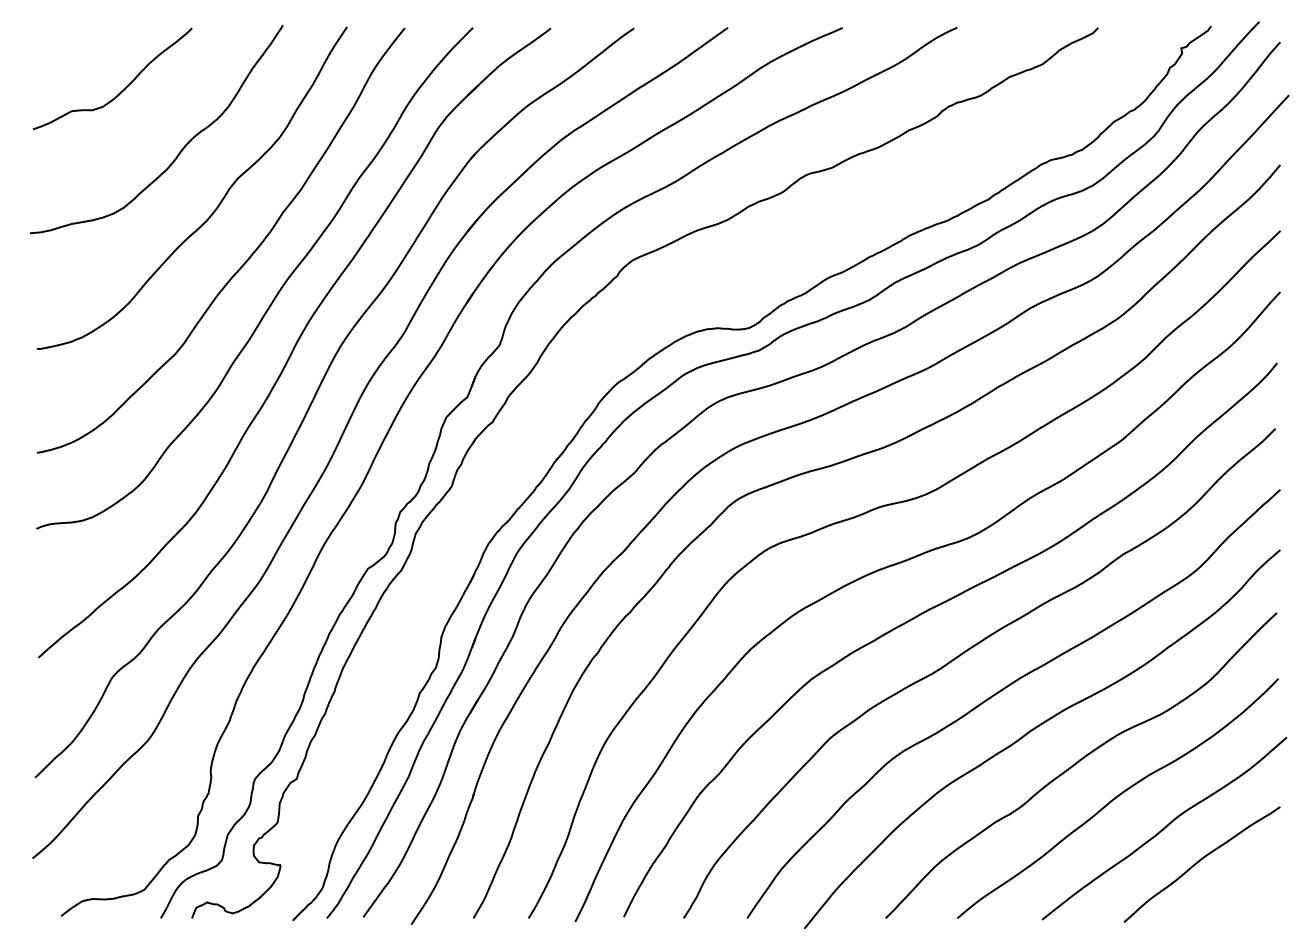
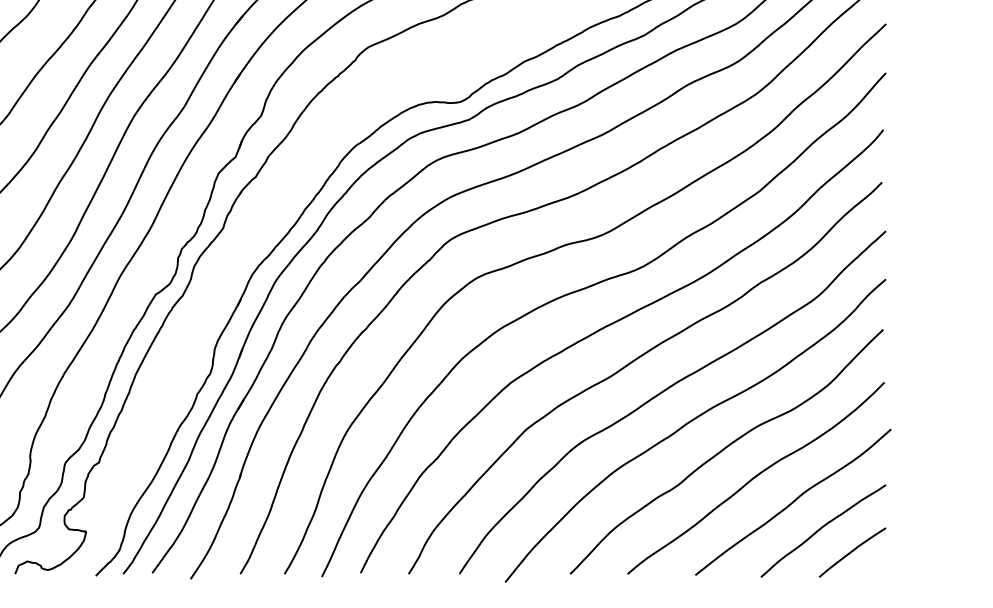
curve: (1238, 890) -> (852, 551), added

